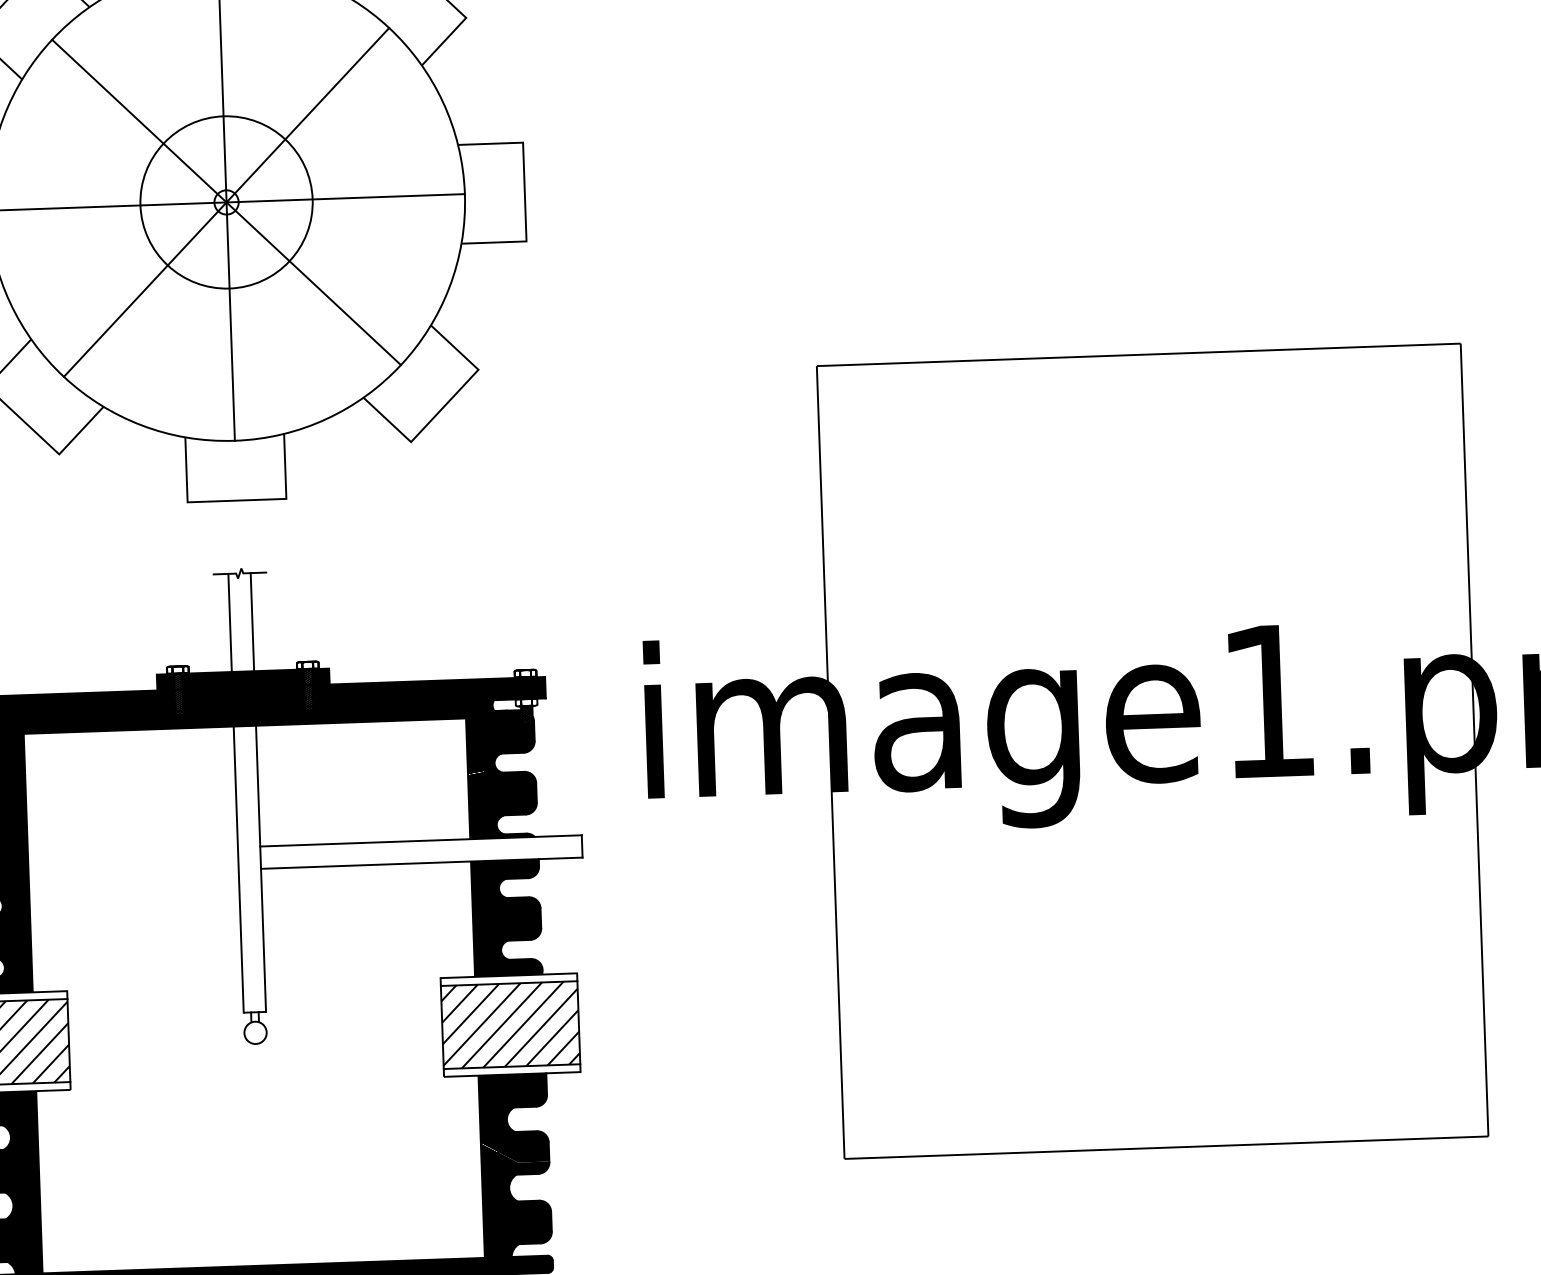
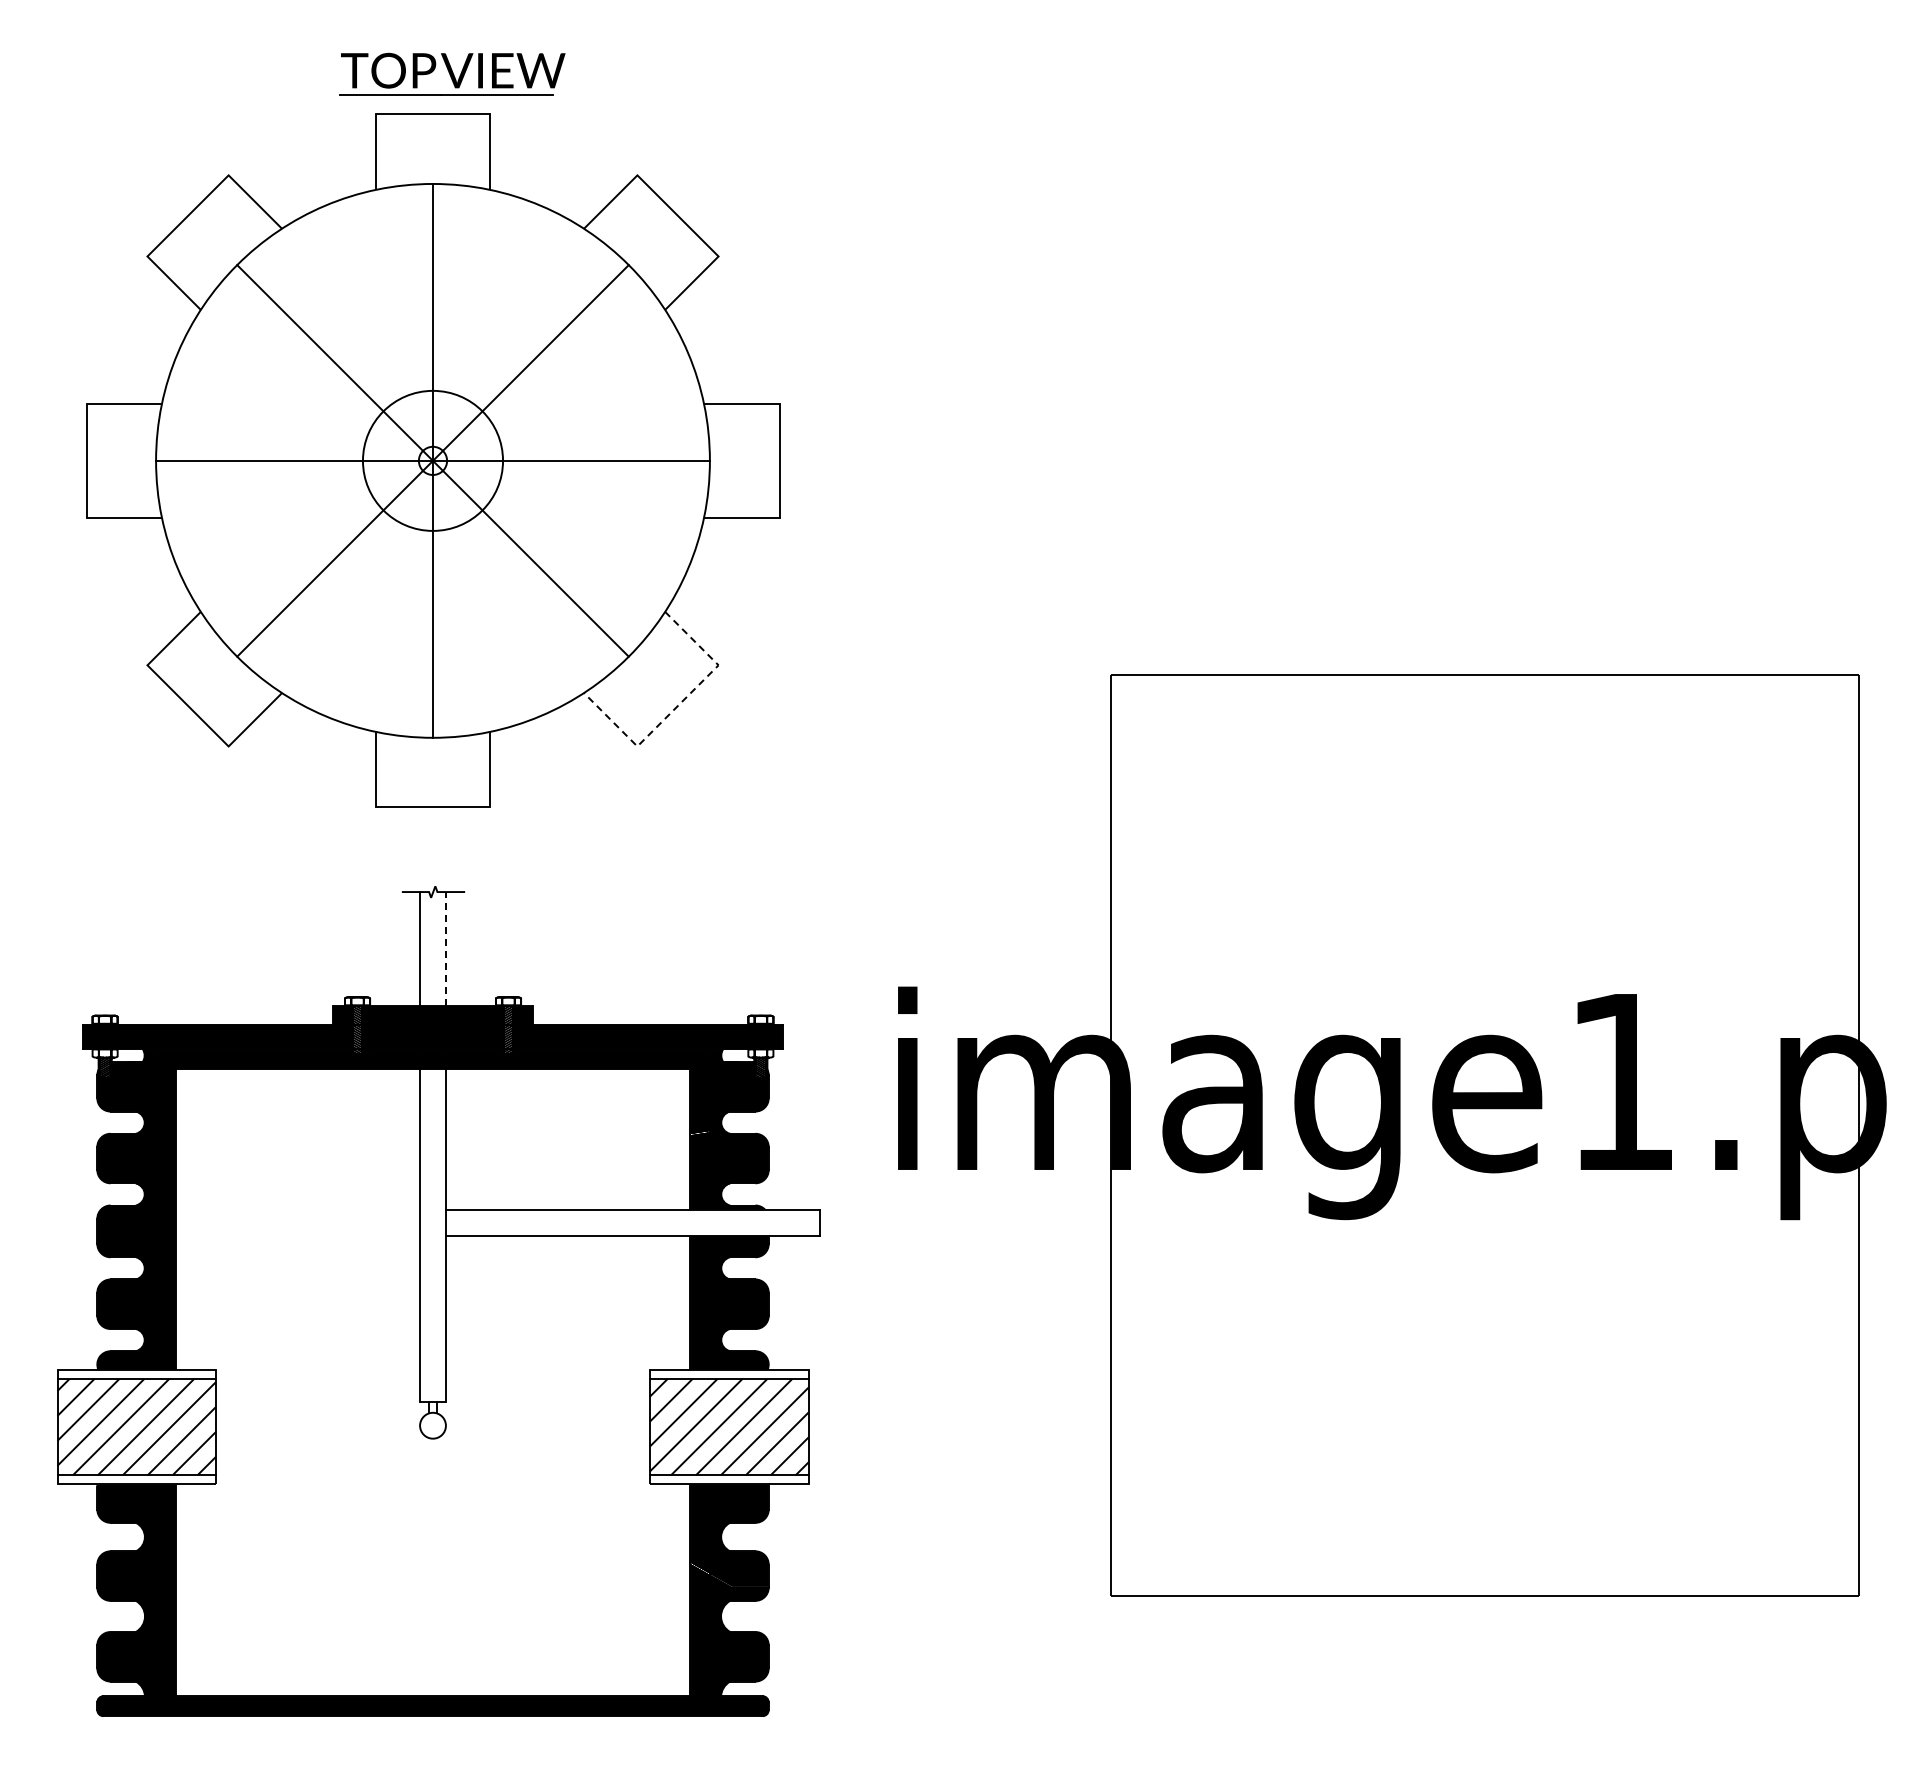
circle: (226, 202) -> (432, 460), size x0.7
line: (444, 406) -> (677, 706), solid -> dashed
line: (252, 622) -> (445, 949), solid -> dashed

